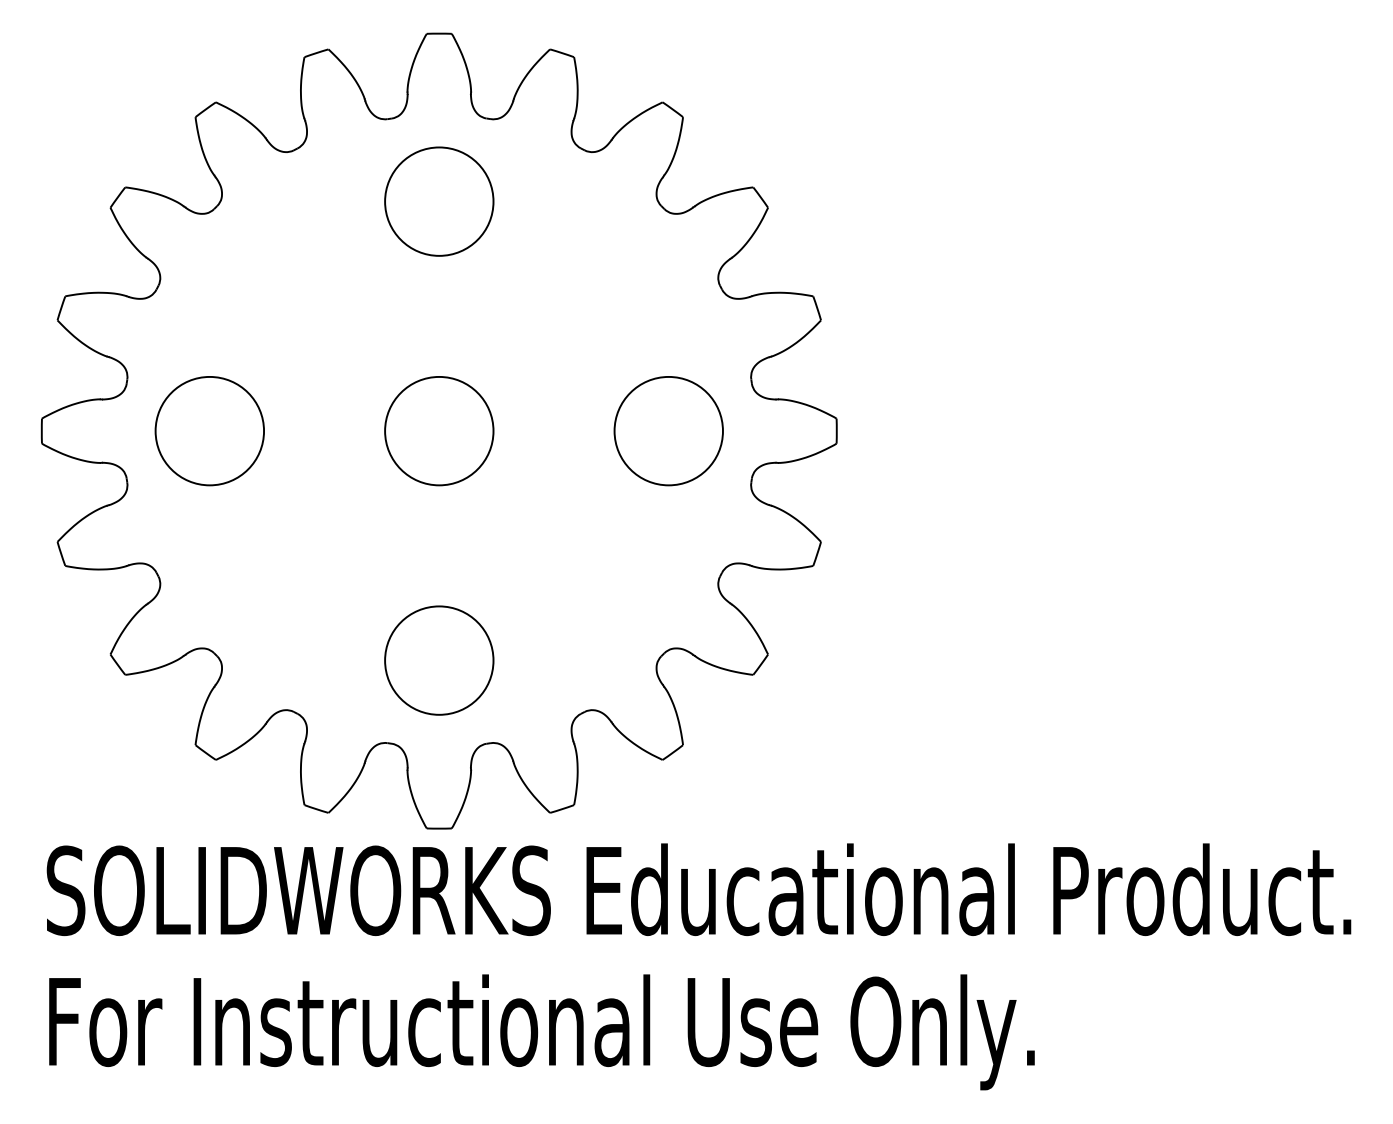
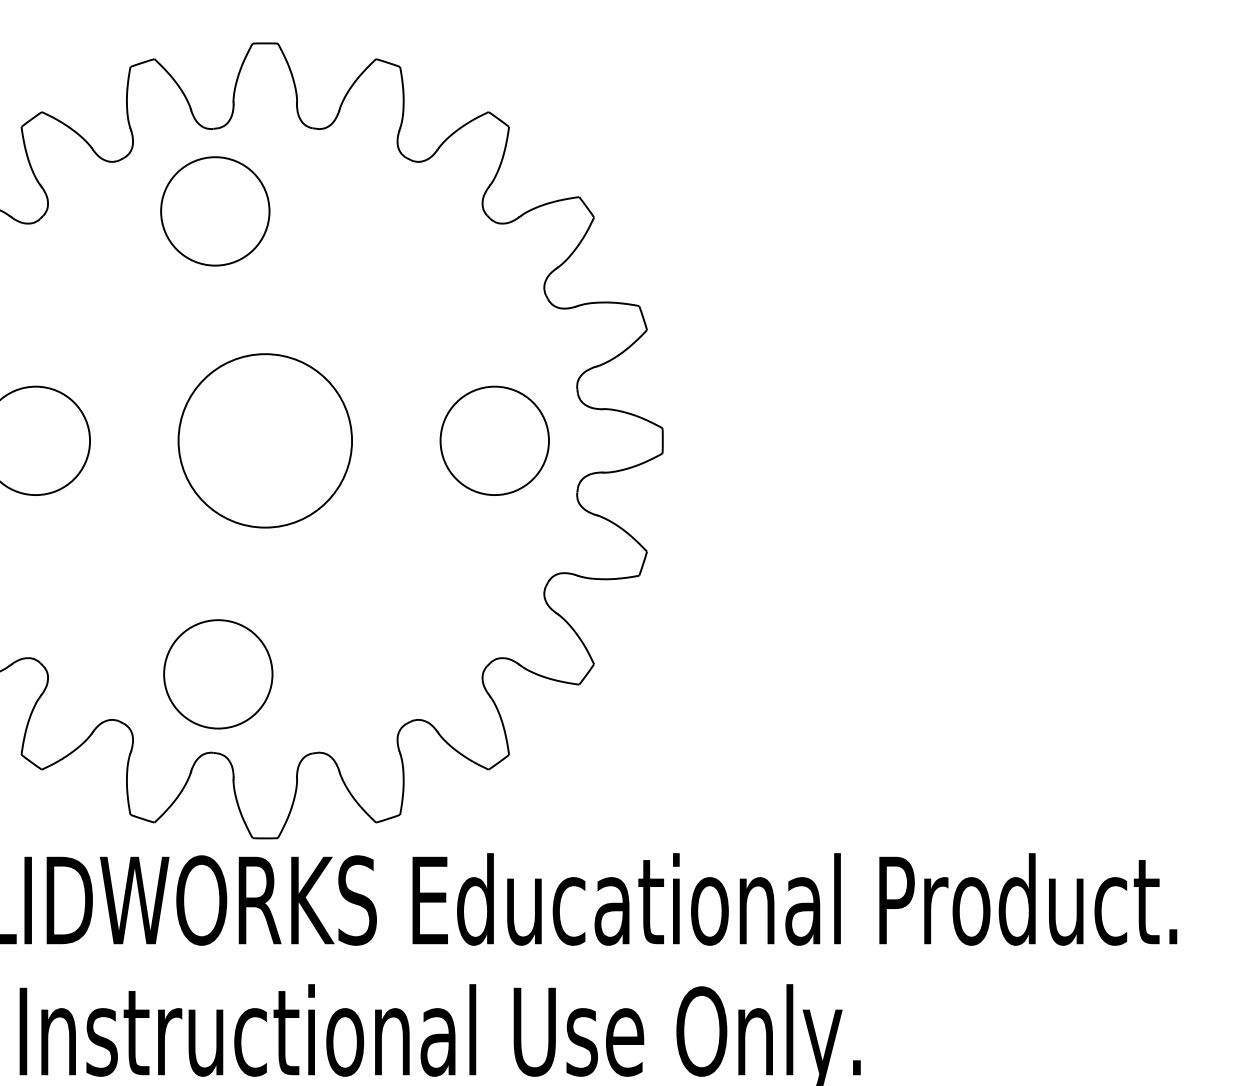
circle: (439, 201) -> (215, 211), moved
circle: (439, 430) -> (265, 440), size x1.6
circle: (439, 660) -> (218, 674), moved

